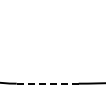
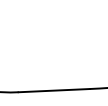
line: (47, 83) -> (53, 90), dashed -> solid

